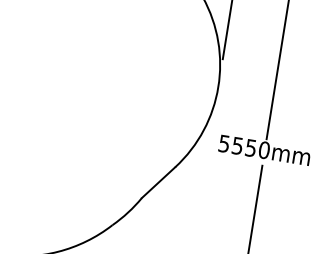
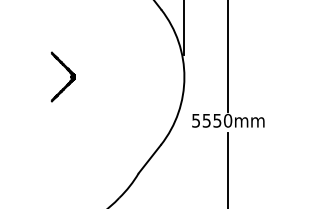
part: (72, 56) -> (67, 71), added

